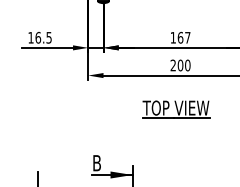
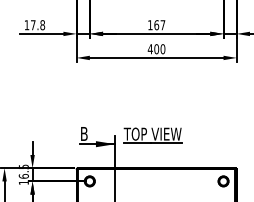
text: (43, 38) -> (37, 25), 16.5 -> 17.8
text: (172, 65) -> (149, 49), 200 -> 400
part: (175, 109) -> (152, 135), moved

